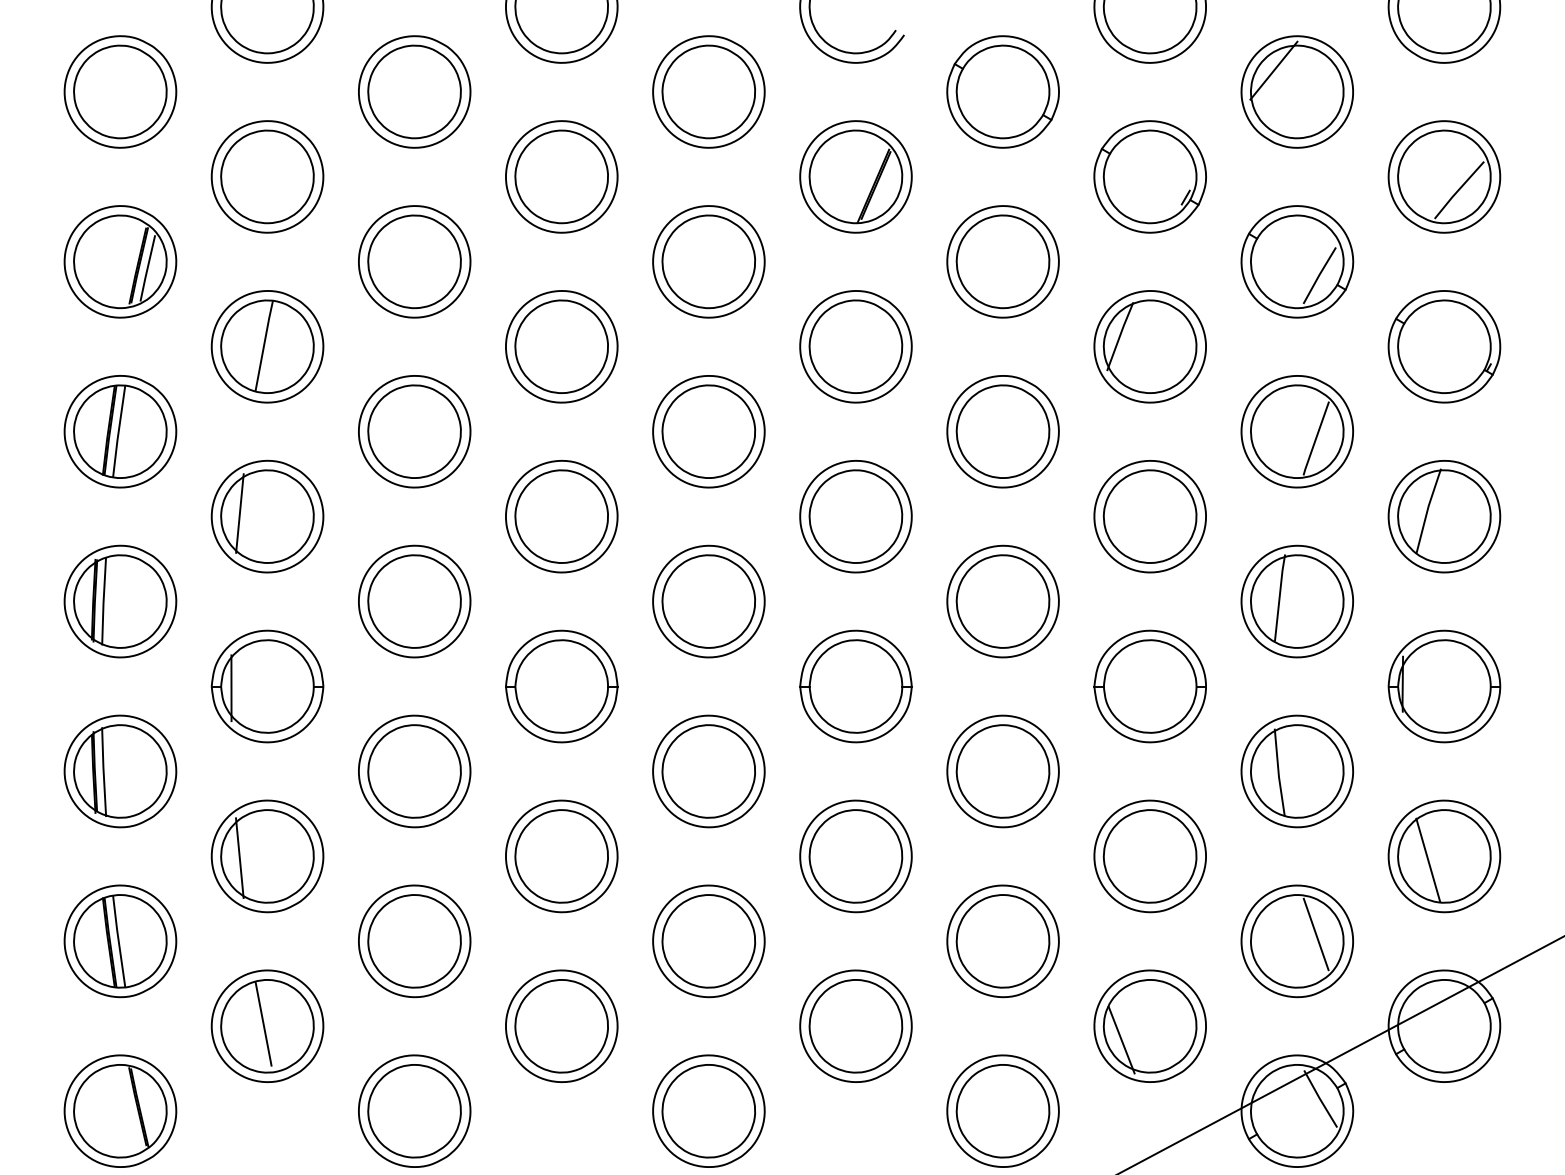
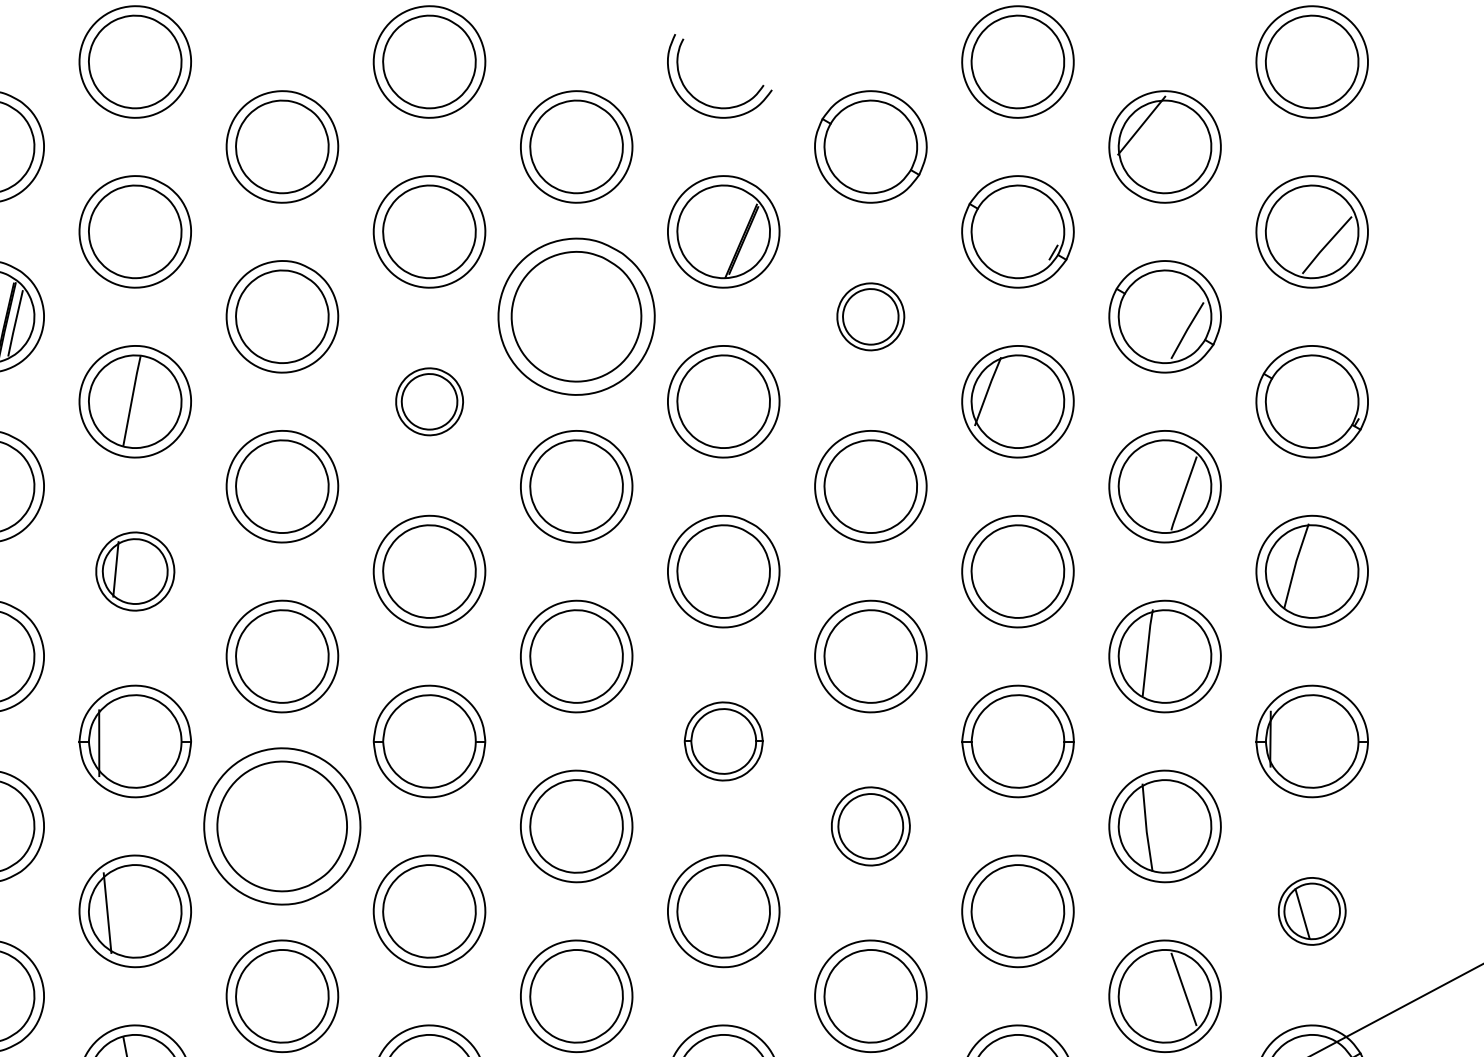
part: (708, 261) -> (576, 316), size x1.4
part: (1002, 261) -> (870, 316), size x0.6
part: (561, 346) -> (429, 401), size x0.6
part: (267, 516) -> (135, 571), size x0.7
part: (855, 686) -> (723, 741), size x0.7
part: (414, 771) -> (282, 826), size x1.4
part: (1002, 771) -> (870, 826), size x0.7
part: (1444, 856) -> (1312, 911), size x0.6

